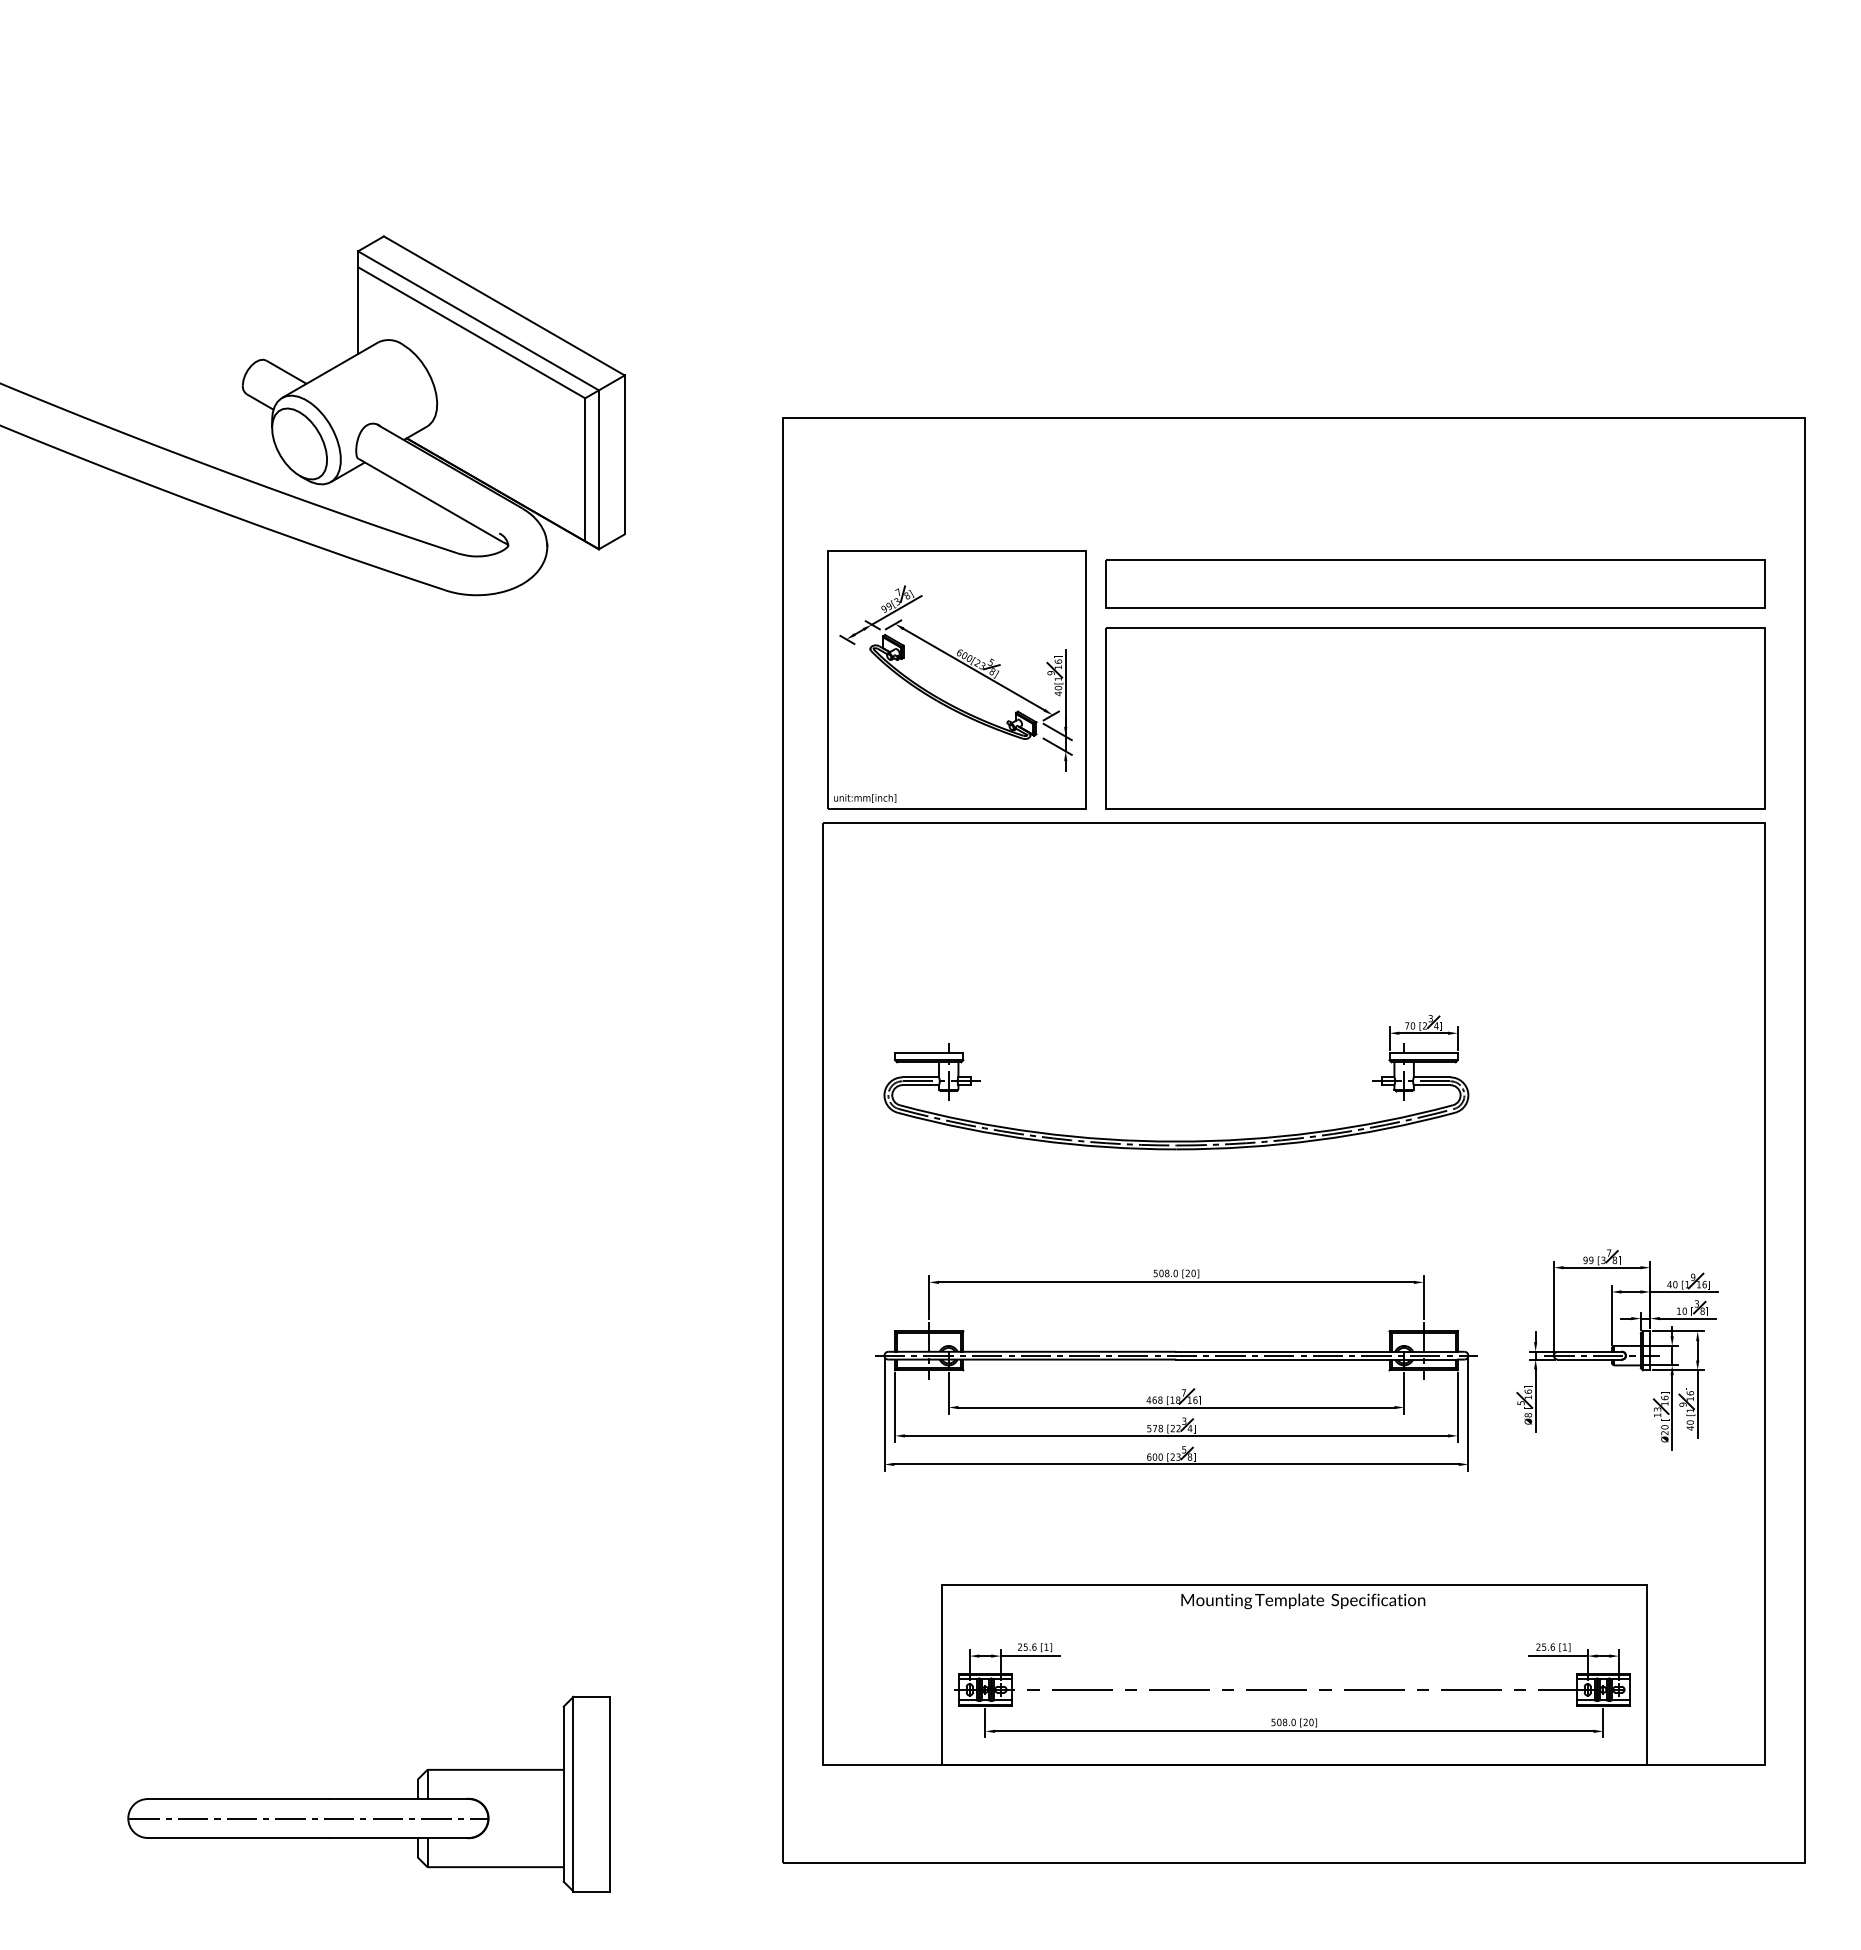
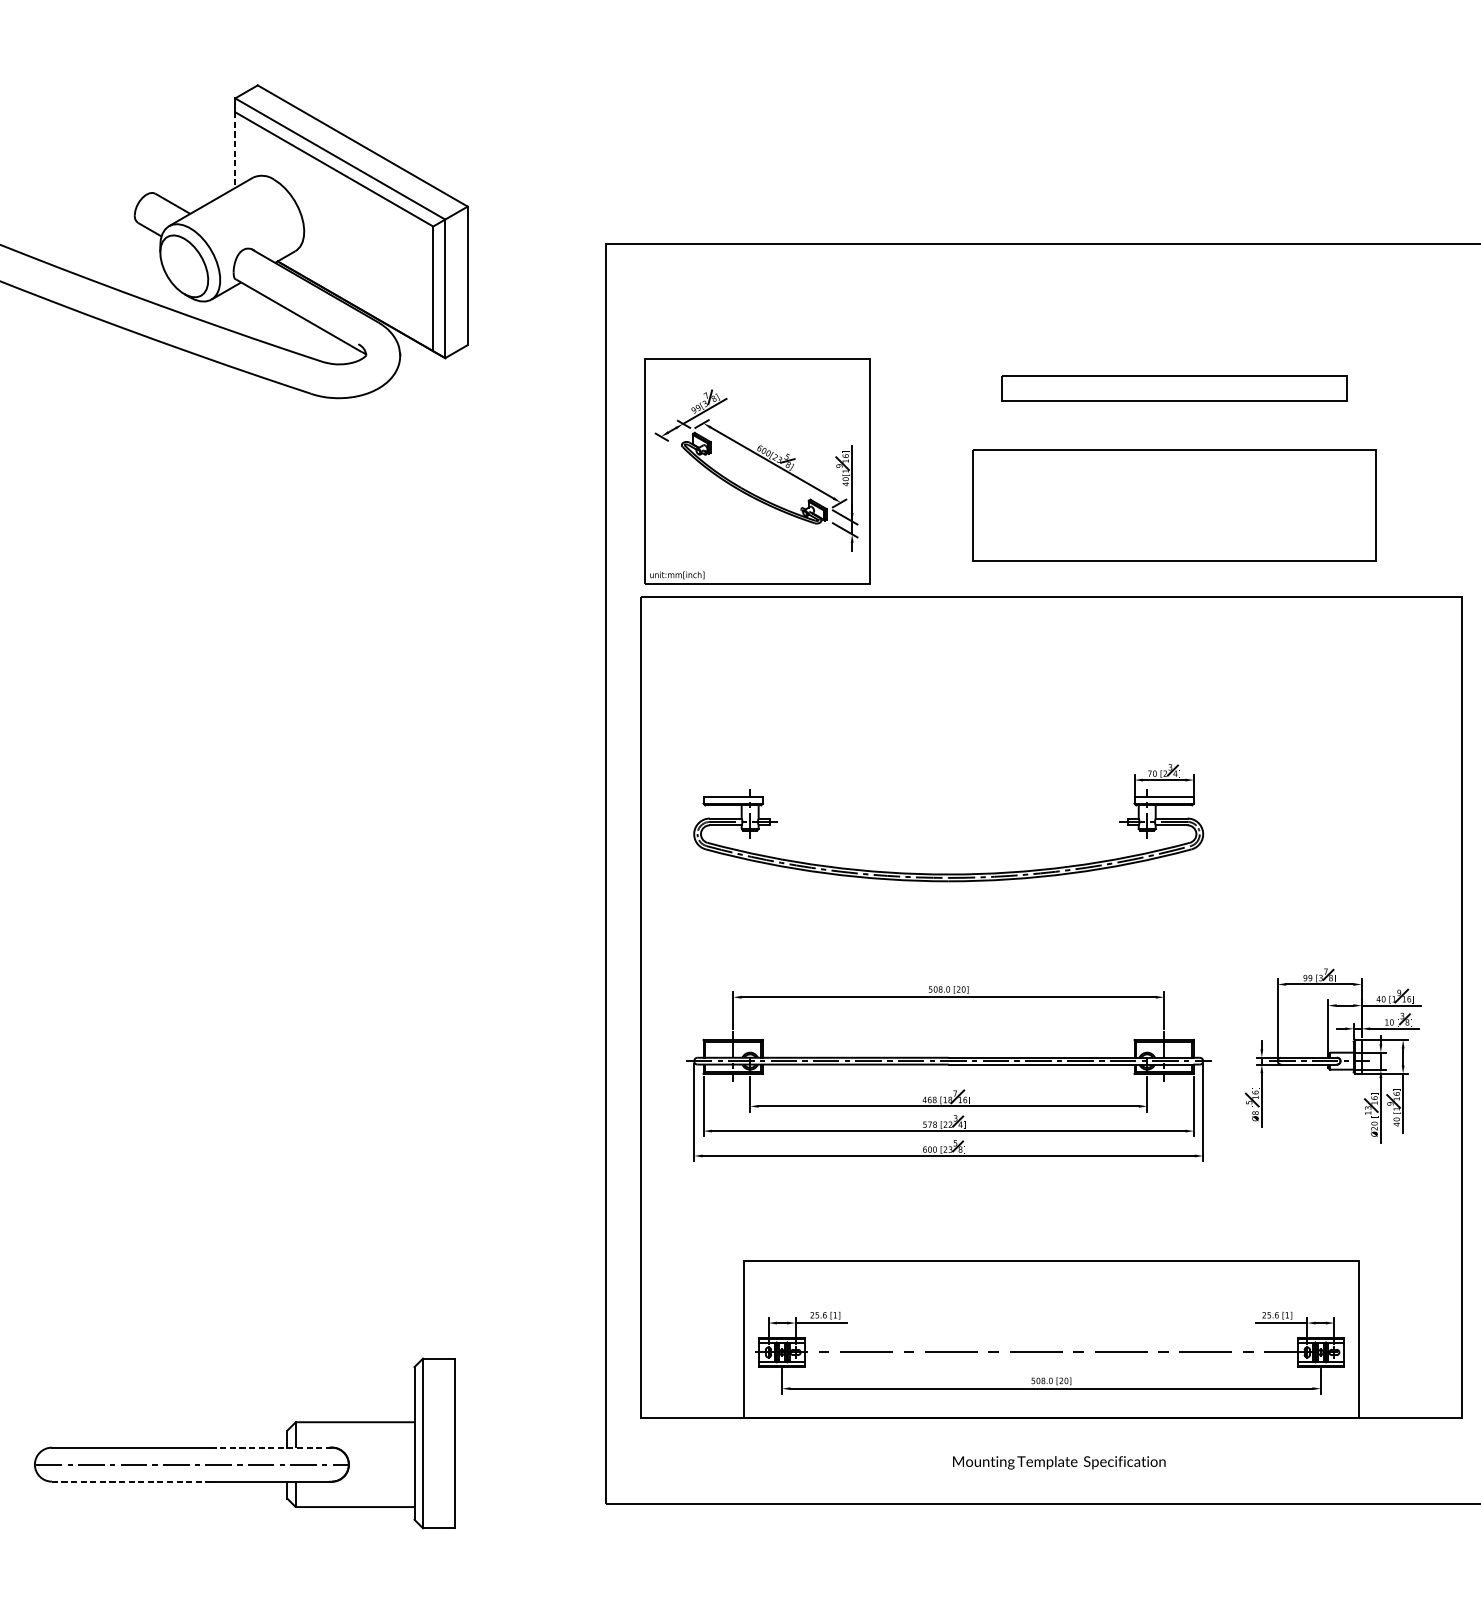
line: (358, 311) -> (235, 150), solid -> dashed
part: (1435, 583) -> (1174, 387), size x0.6
part: (1435, 718) -> (1174, 505), size x0.7
text: (1303, 1601) -> (1059, 1462), moved
line: (399, 1799) -> (271, 1448), solid -> dashed
line: (239, 1837) -> (131, 1481), solid -> dashed

